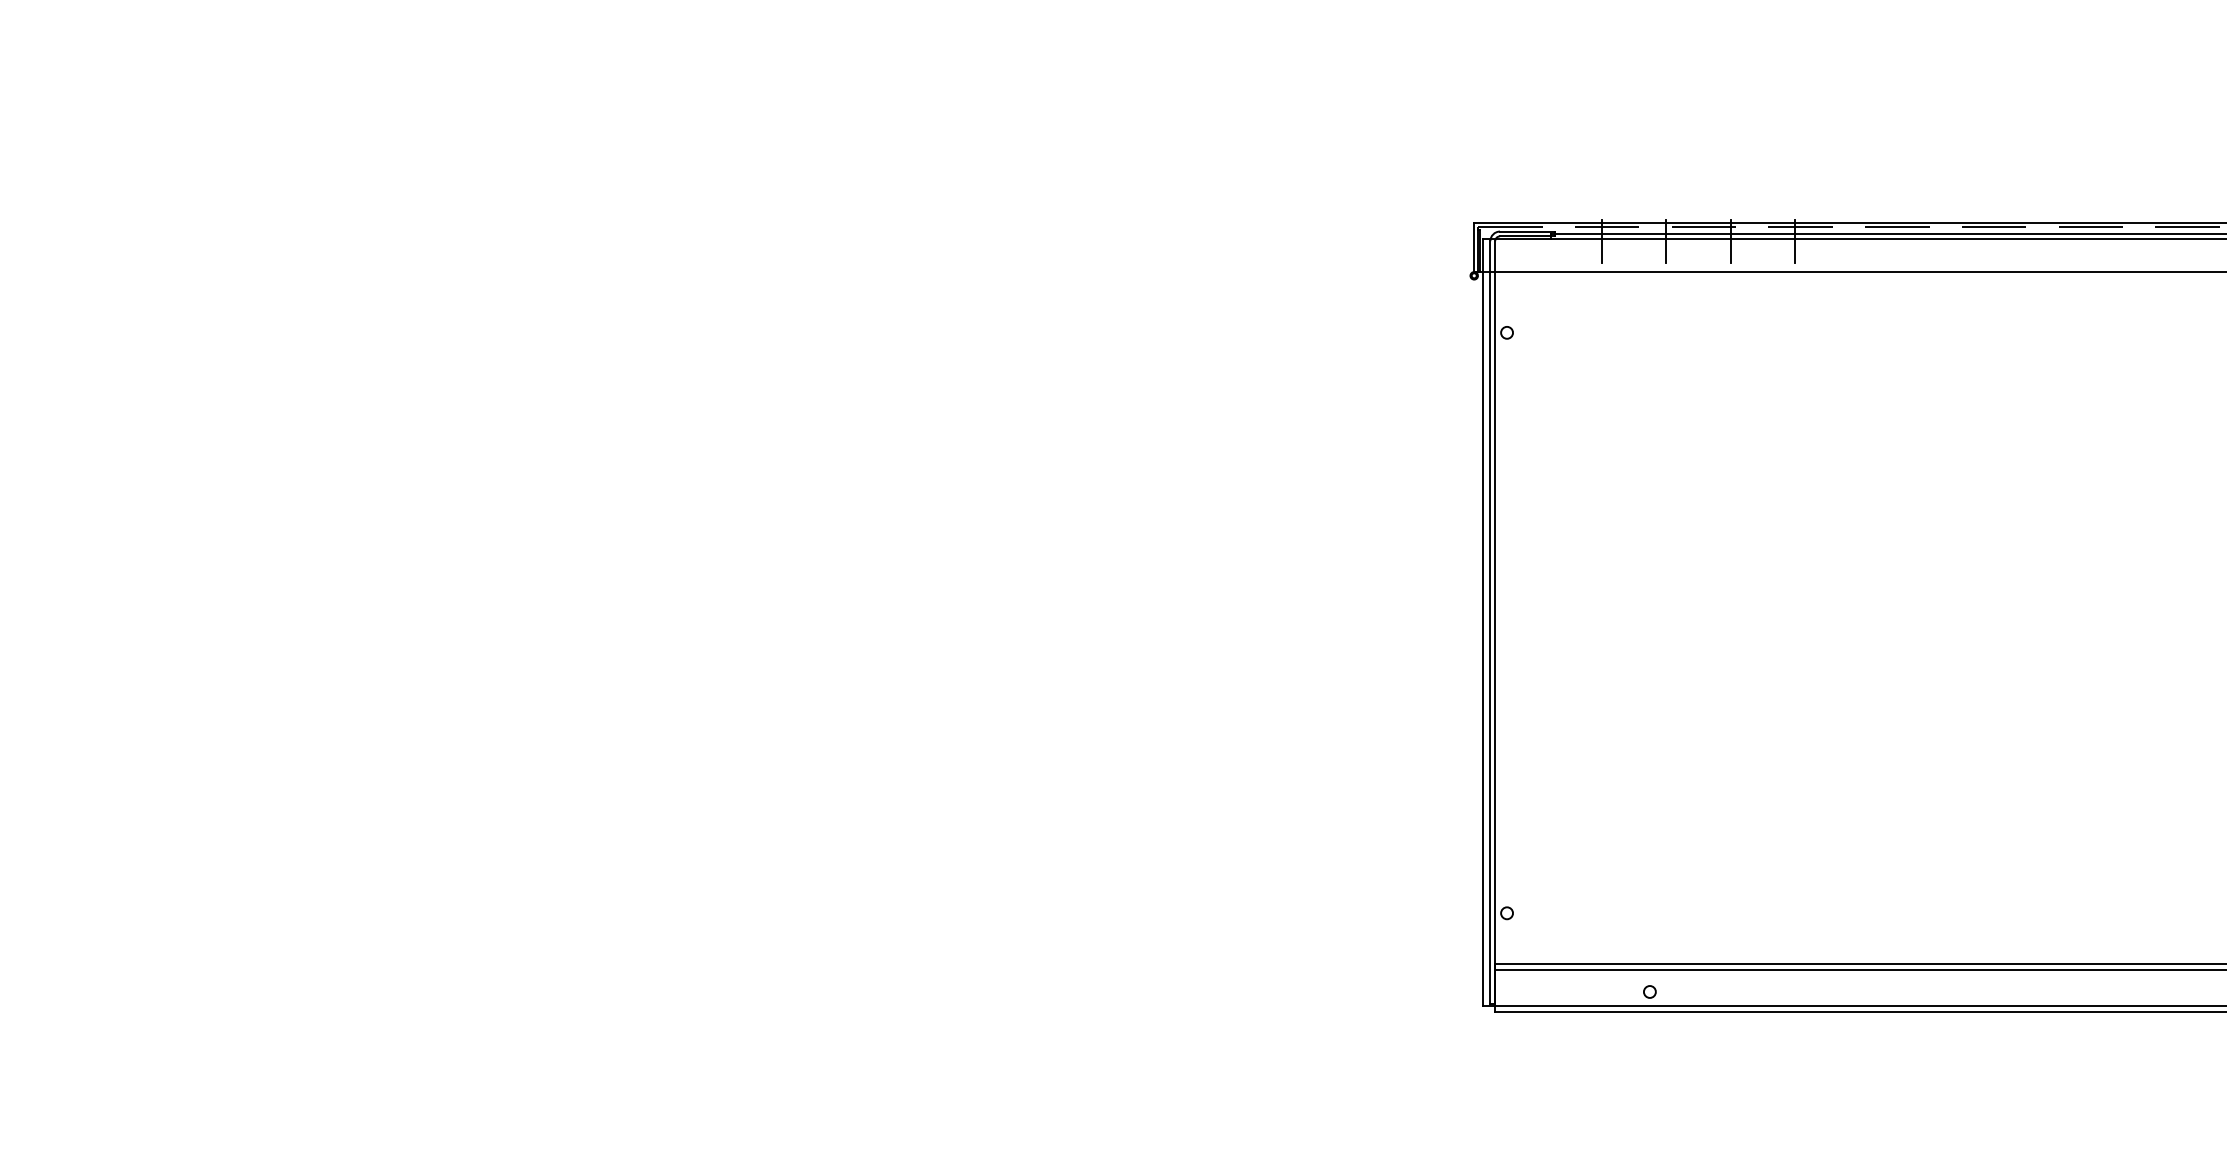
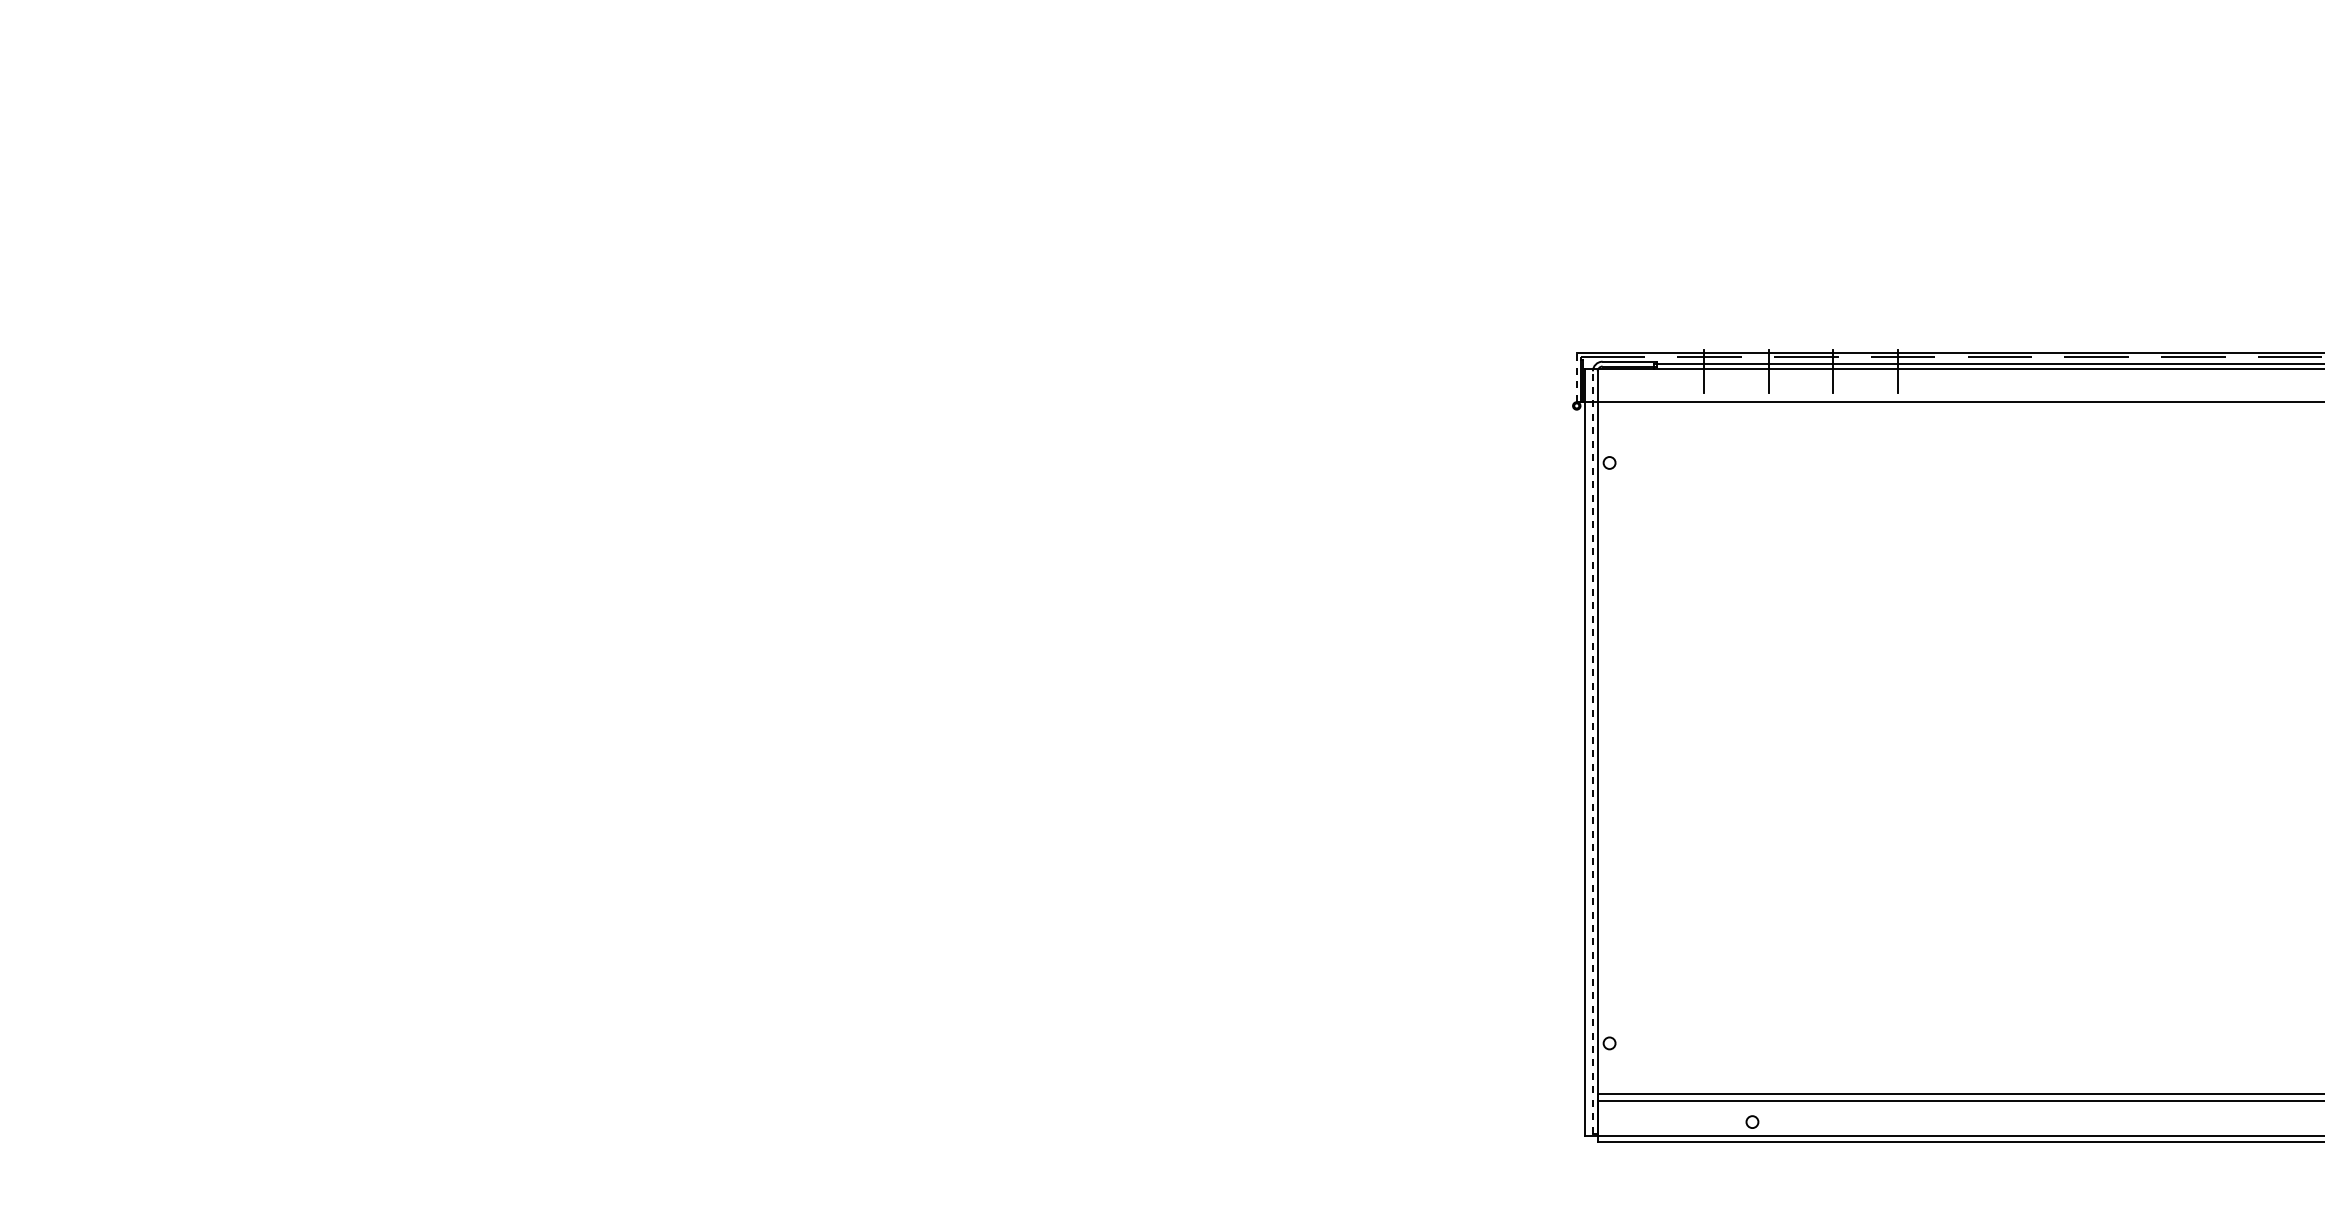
line: (1473, 247) -> (1576, 377), solid -> dashed
line: (1489, 622) -> (1592, 752), solid -> dashed

